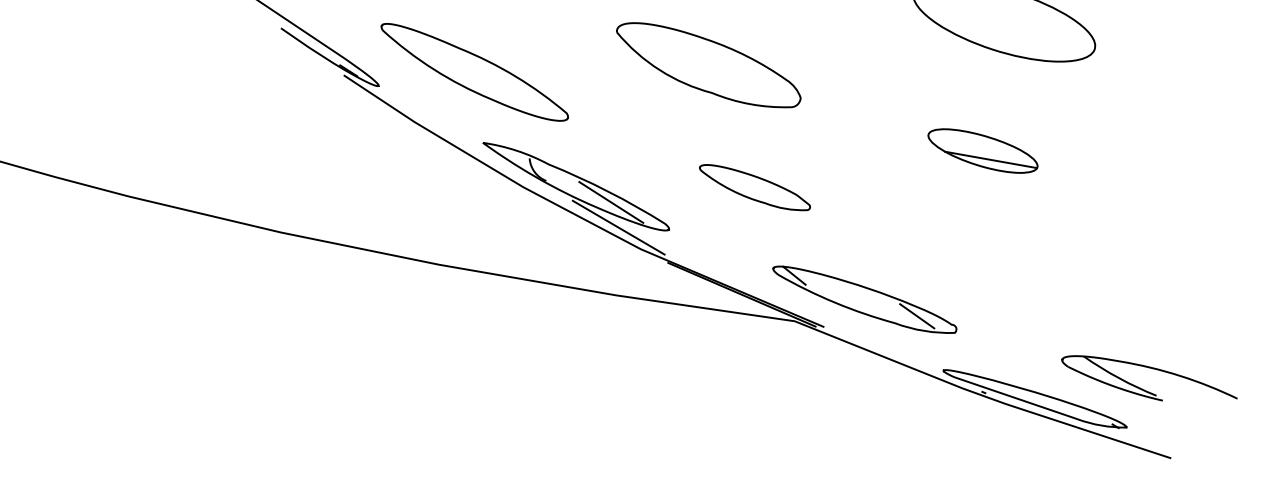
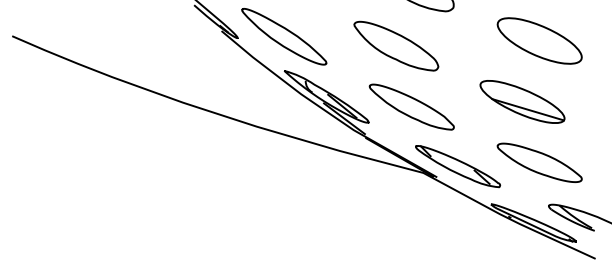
part: (982, 150) -> (522, 101), size x1.67
part: (754, 186) -> (411, 106), size x1.67
part: (1032, 272) -> (539, 162), added

